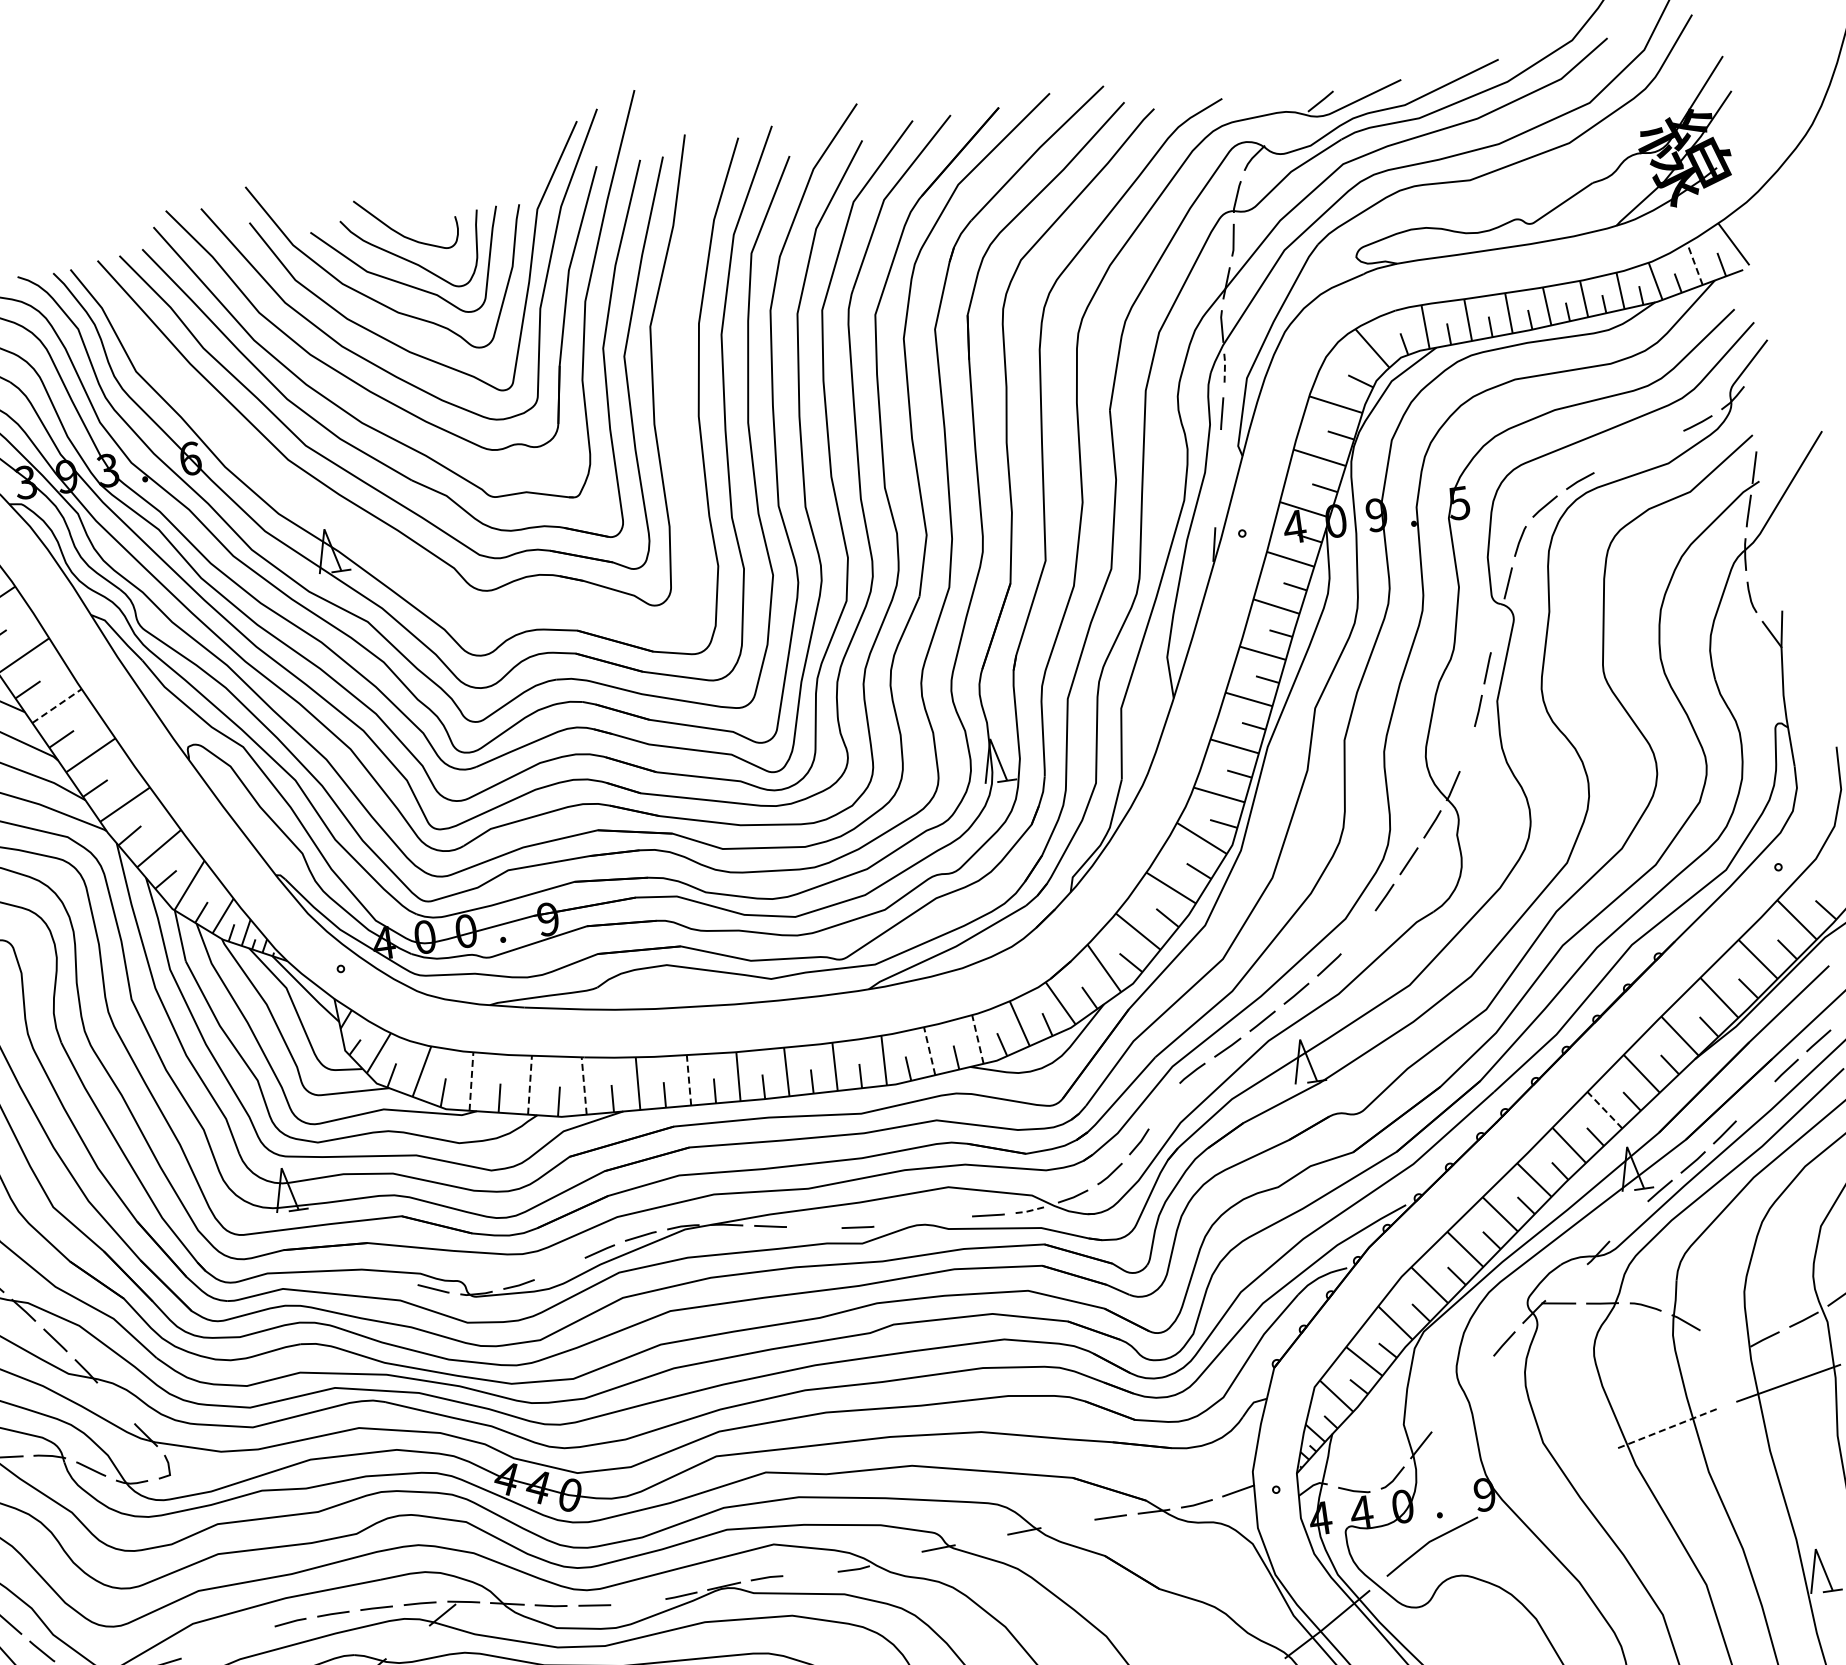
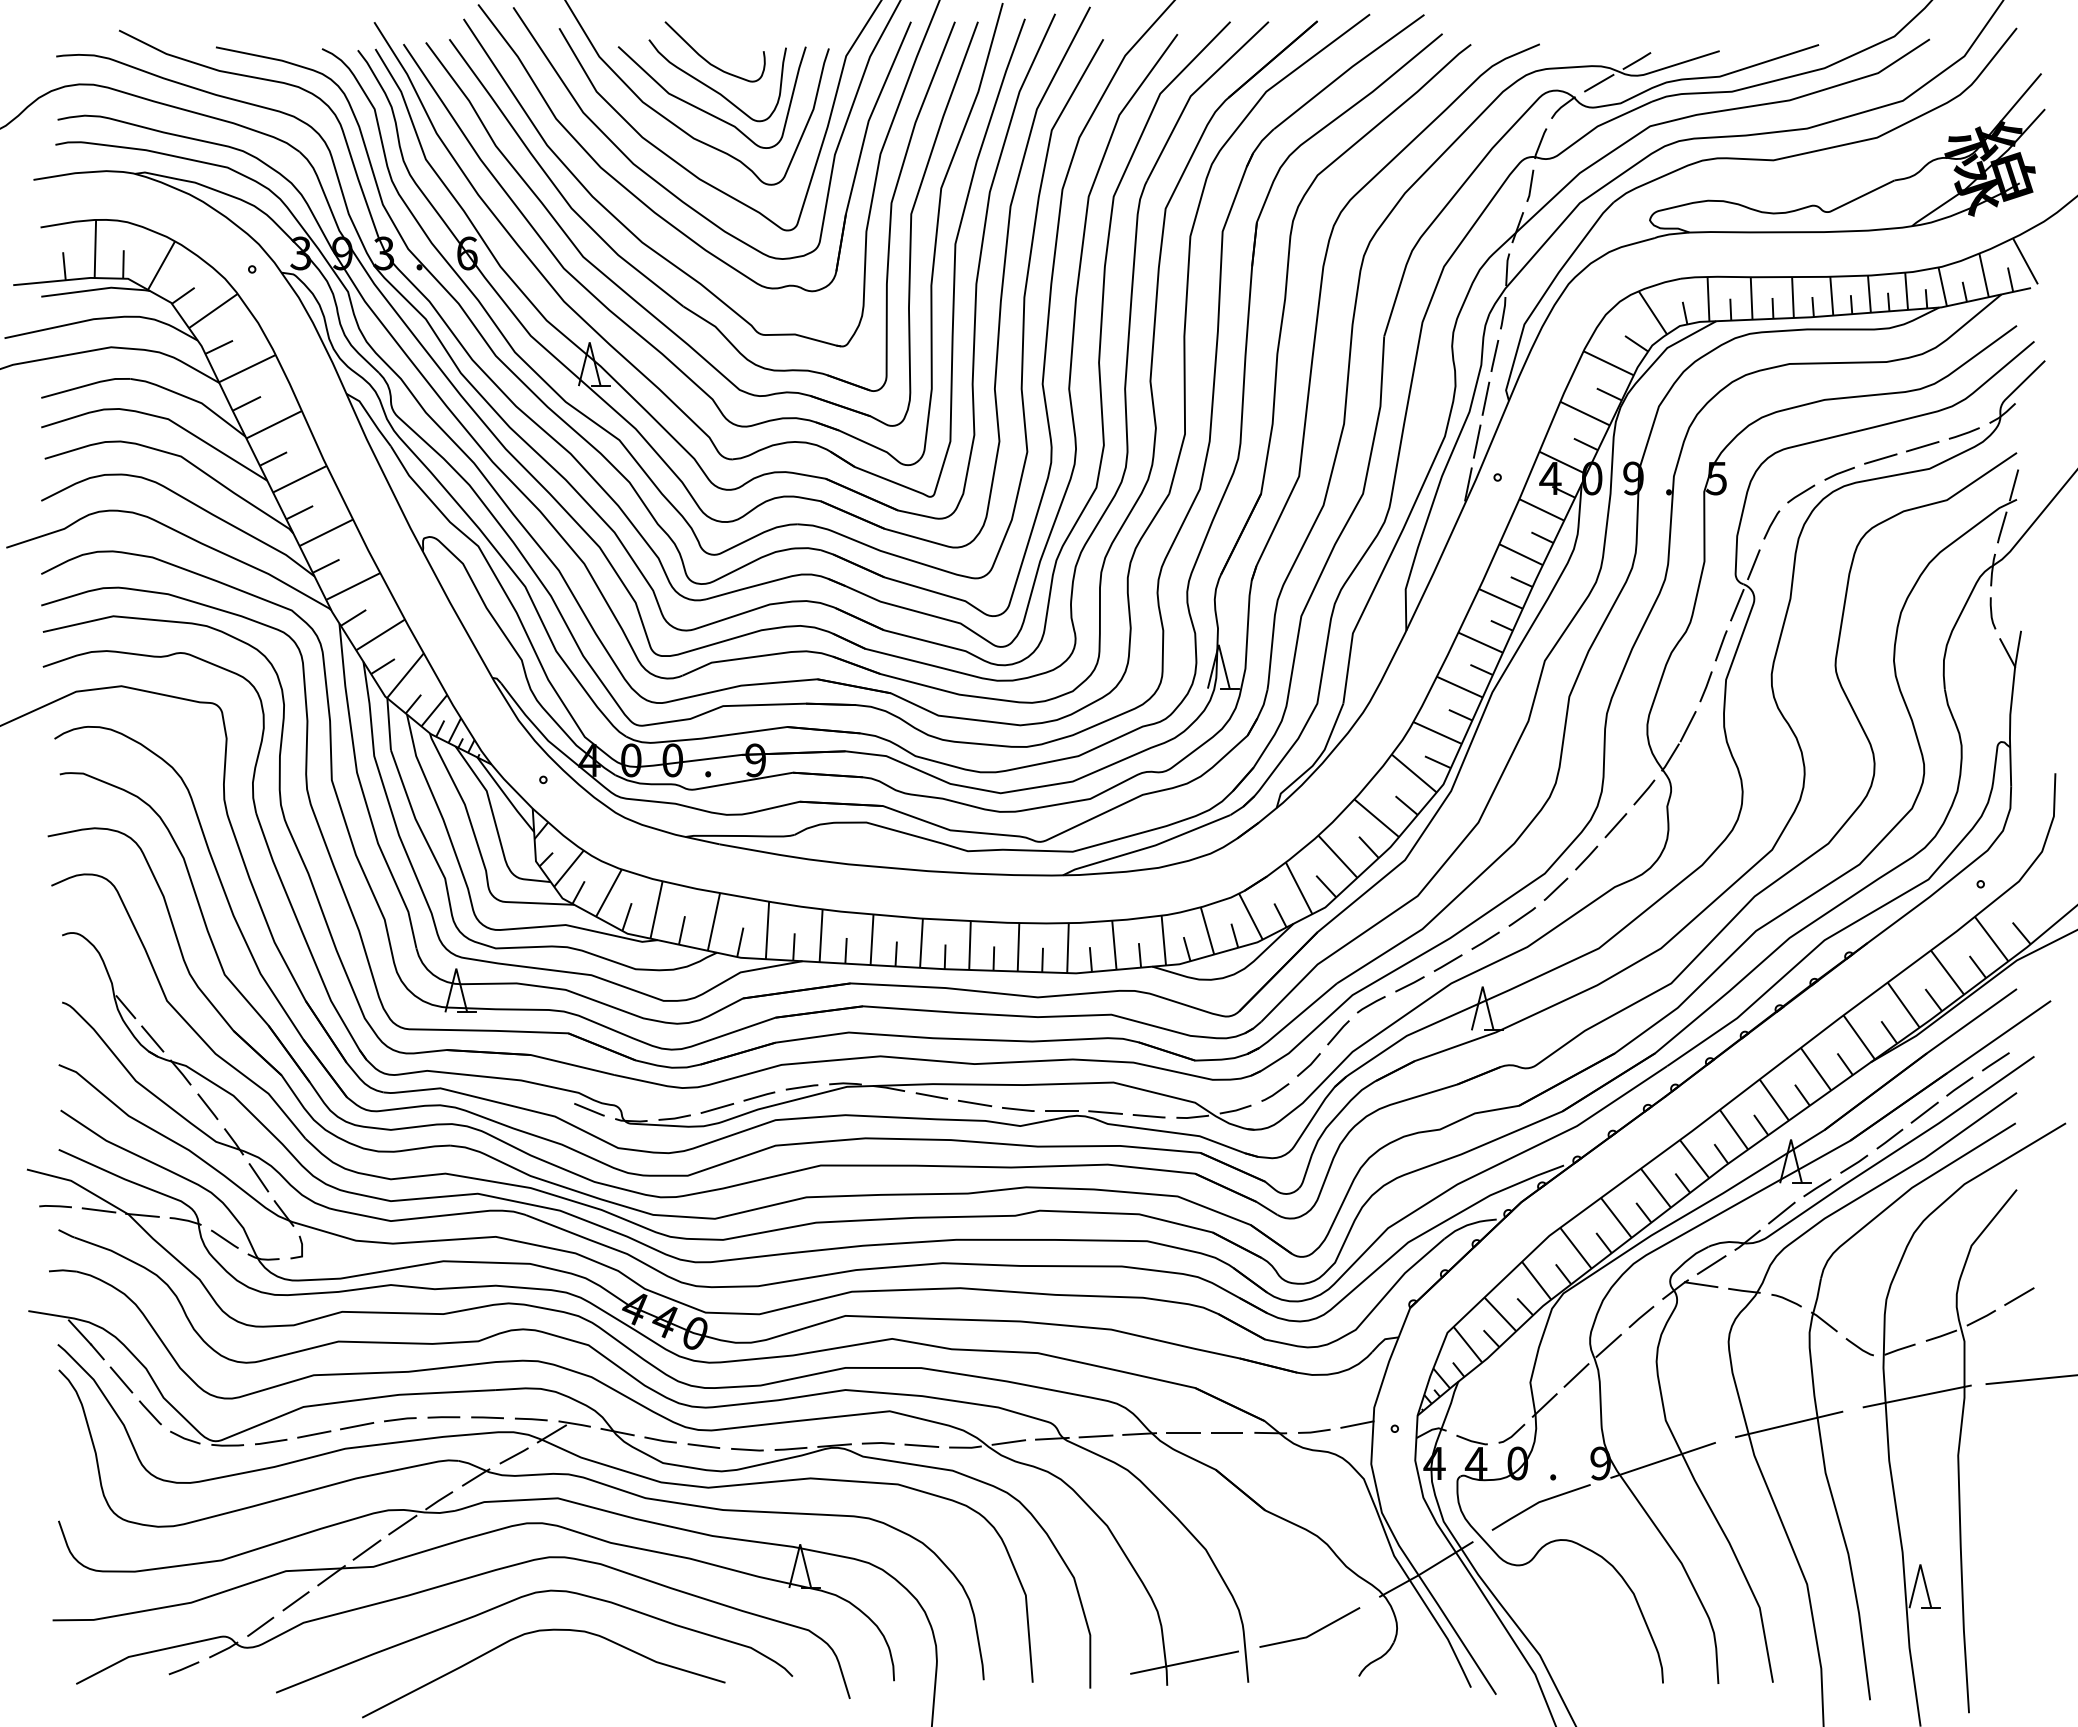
line: (1286, 128) -> (1599, 82), added
line: (1694, 263) -> (1983, 274), dashed -> solid
line: (1224, 370) -> (1503, 313), dashed -> solid
line: (1658, 442) -> (1922, 446), added
line: (1218, 457) -> (1485, 398), added
line: (1618, 460) -> (1880, 458), added
line: (1216, 500) -> (1476, 441), added
part: (357, 535) -> (621, 353), added
line: (1497, 626) -> (1737, 605), added
line: (56, 706) -> (299, 479), dashed -> solid
line: (1465, 752) -> (1687, 726), added
line: (1358, 932) -> (1555, 888), added
line: (977, 1039) -> (1163, 940), dashed -> solid
line: (929, 1051) -> (1114, 945), dashed -> solid
line: (689, 1079) -> (872, 939), dashed -> solid
line: (471, 1081) -> (656, 909), dashed -> solid
line: (530, 1084) -> (714, 921), dashed -> solid
line: (584, 1086) -> (767, 930), dashed -> solid
line: (1755, 1101) -> (1924, 1112), added
line: (1163, 1105) -> (1338, 1032), added
line: (1605, 1109) -> (1774, 1099), dashed -> solid
line: (1031, 1210) -> (1192, 1117), dashed -> solid
line: (944, 1217) -> (1105, 1112), added
line: (1628, 1220) -> (1781, 1212), added
line: (901, 1223) -> (1061, 1111), added
line: (813, 1227) -> (974, 1103), added
line: (559, 1268) -> (717, 1107), added
line: (1566, 1281) -> (1711, 1264), added
line: (1724, 1343) -> (1859, 1347), added
line: (1475, 1376) -> (1608, 1345), added
line: (115, 1403) -> (258, 1177), added
line: (1448, 1411) -> (1576, 1375), added
line: (1666, 1429) -> (1789, 1424), dashed -> solid
line: (1545, 1481) -> (1662, 1459), added
line: (1066, 1523) -> (1182, 1432), added
line: (981, 1540) -> (1095, 1436), added
line: (895, 1558) -> (1008, 1442), added
line: (810, 1573) -> (921, 1445), added
line: (638, 1602) -> (747, 1449), added
line: (249, 1634) -> (357, 1425), added
line: (407, 1641) -> (513, 1455), added
line: (207, 1649) -> (314, 1434), added

